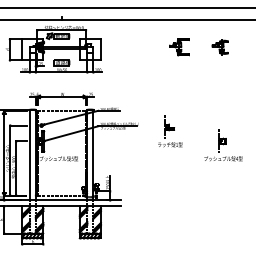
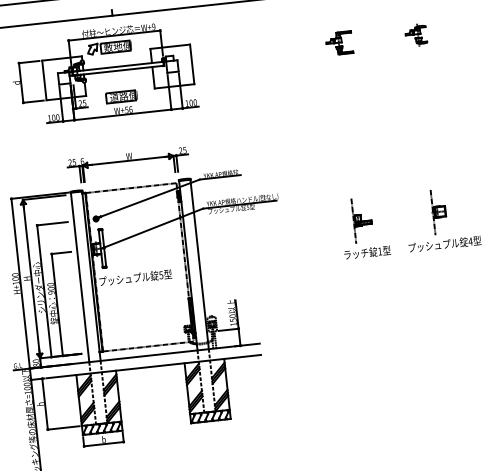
part: (179, 46) -> (339, 42), size x0.71
part: (220, 47) -> (416, 35), size x0.71
part: (170, 131) -> (365, 227), moved

